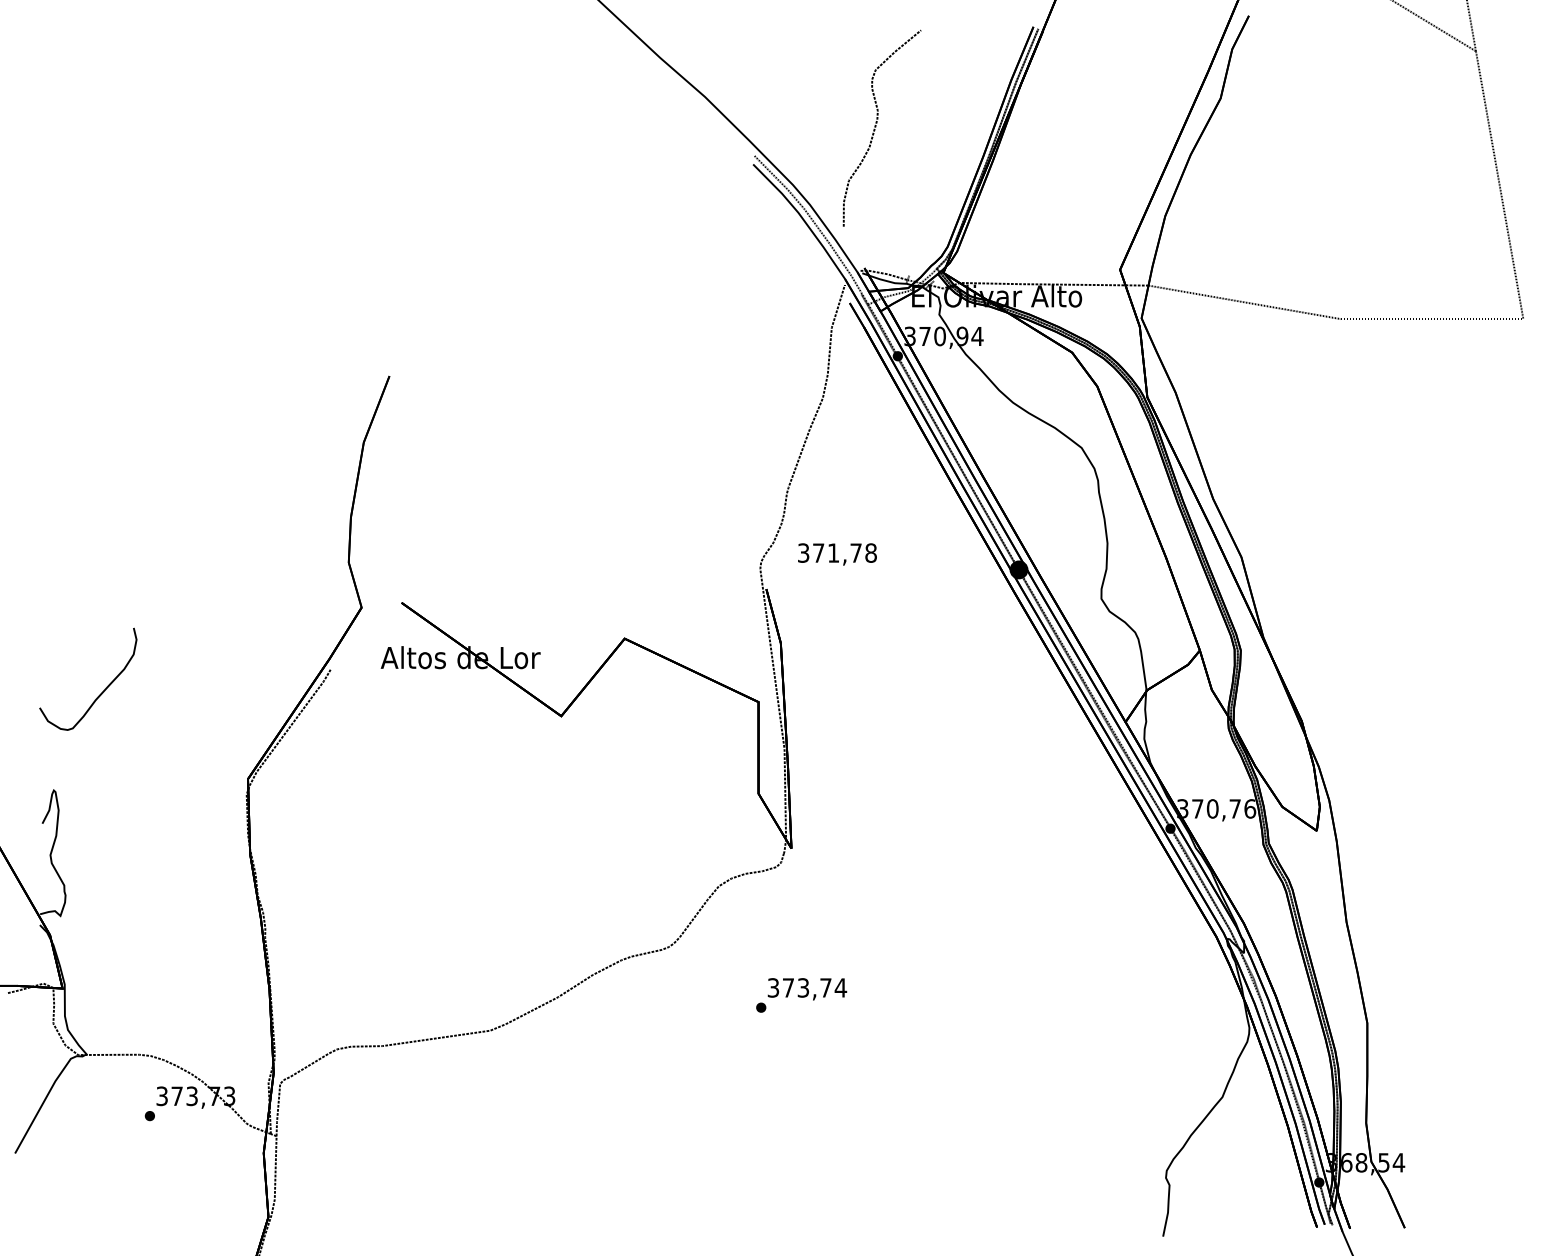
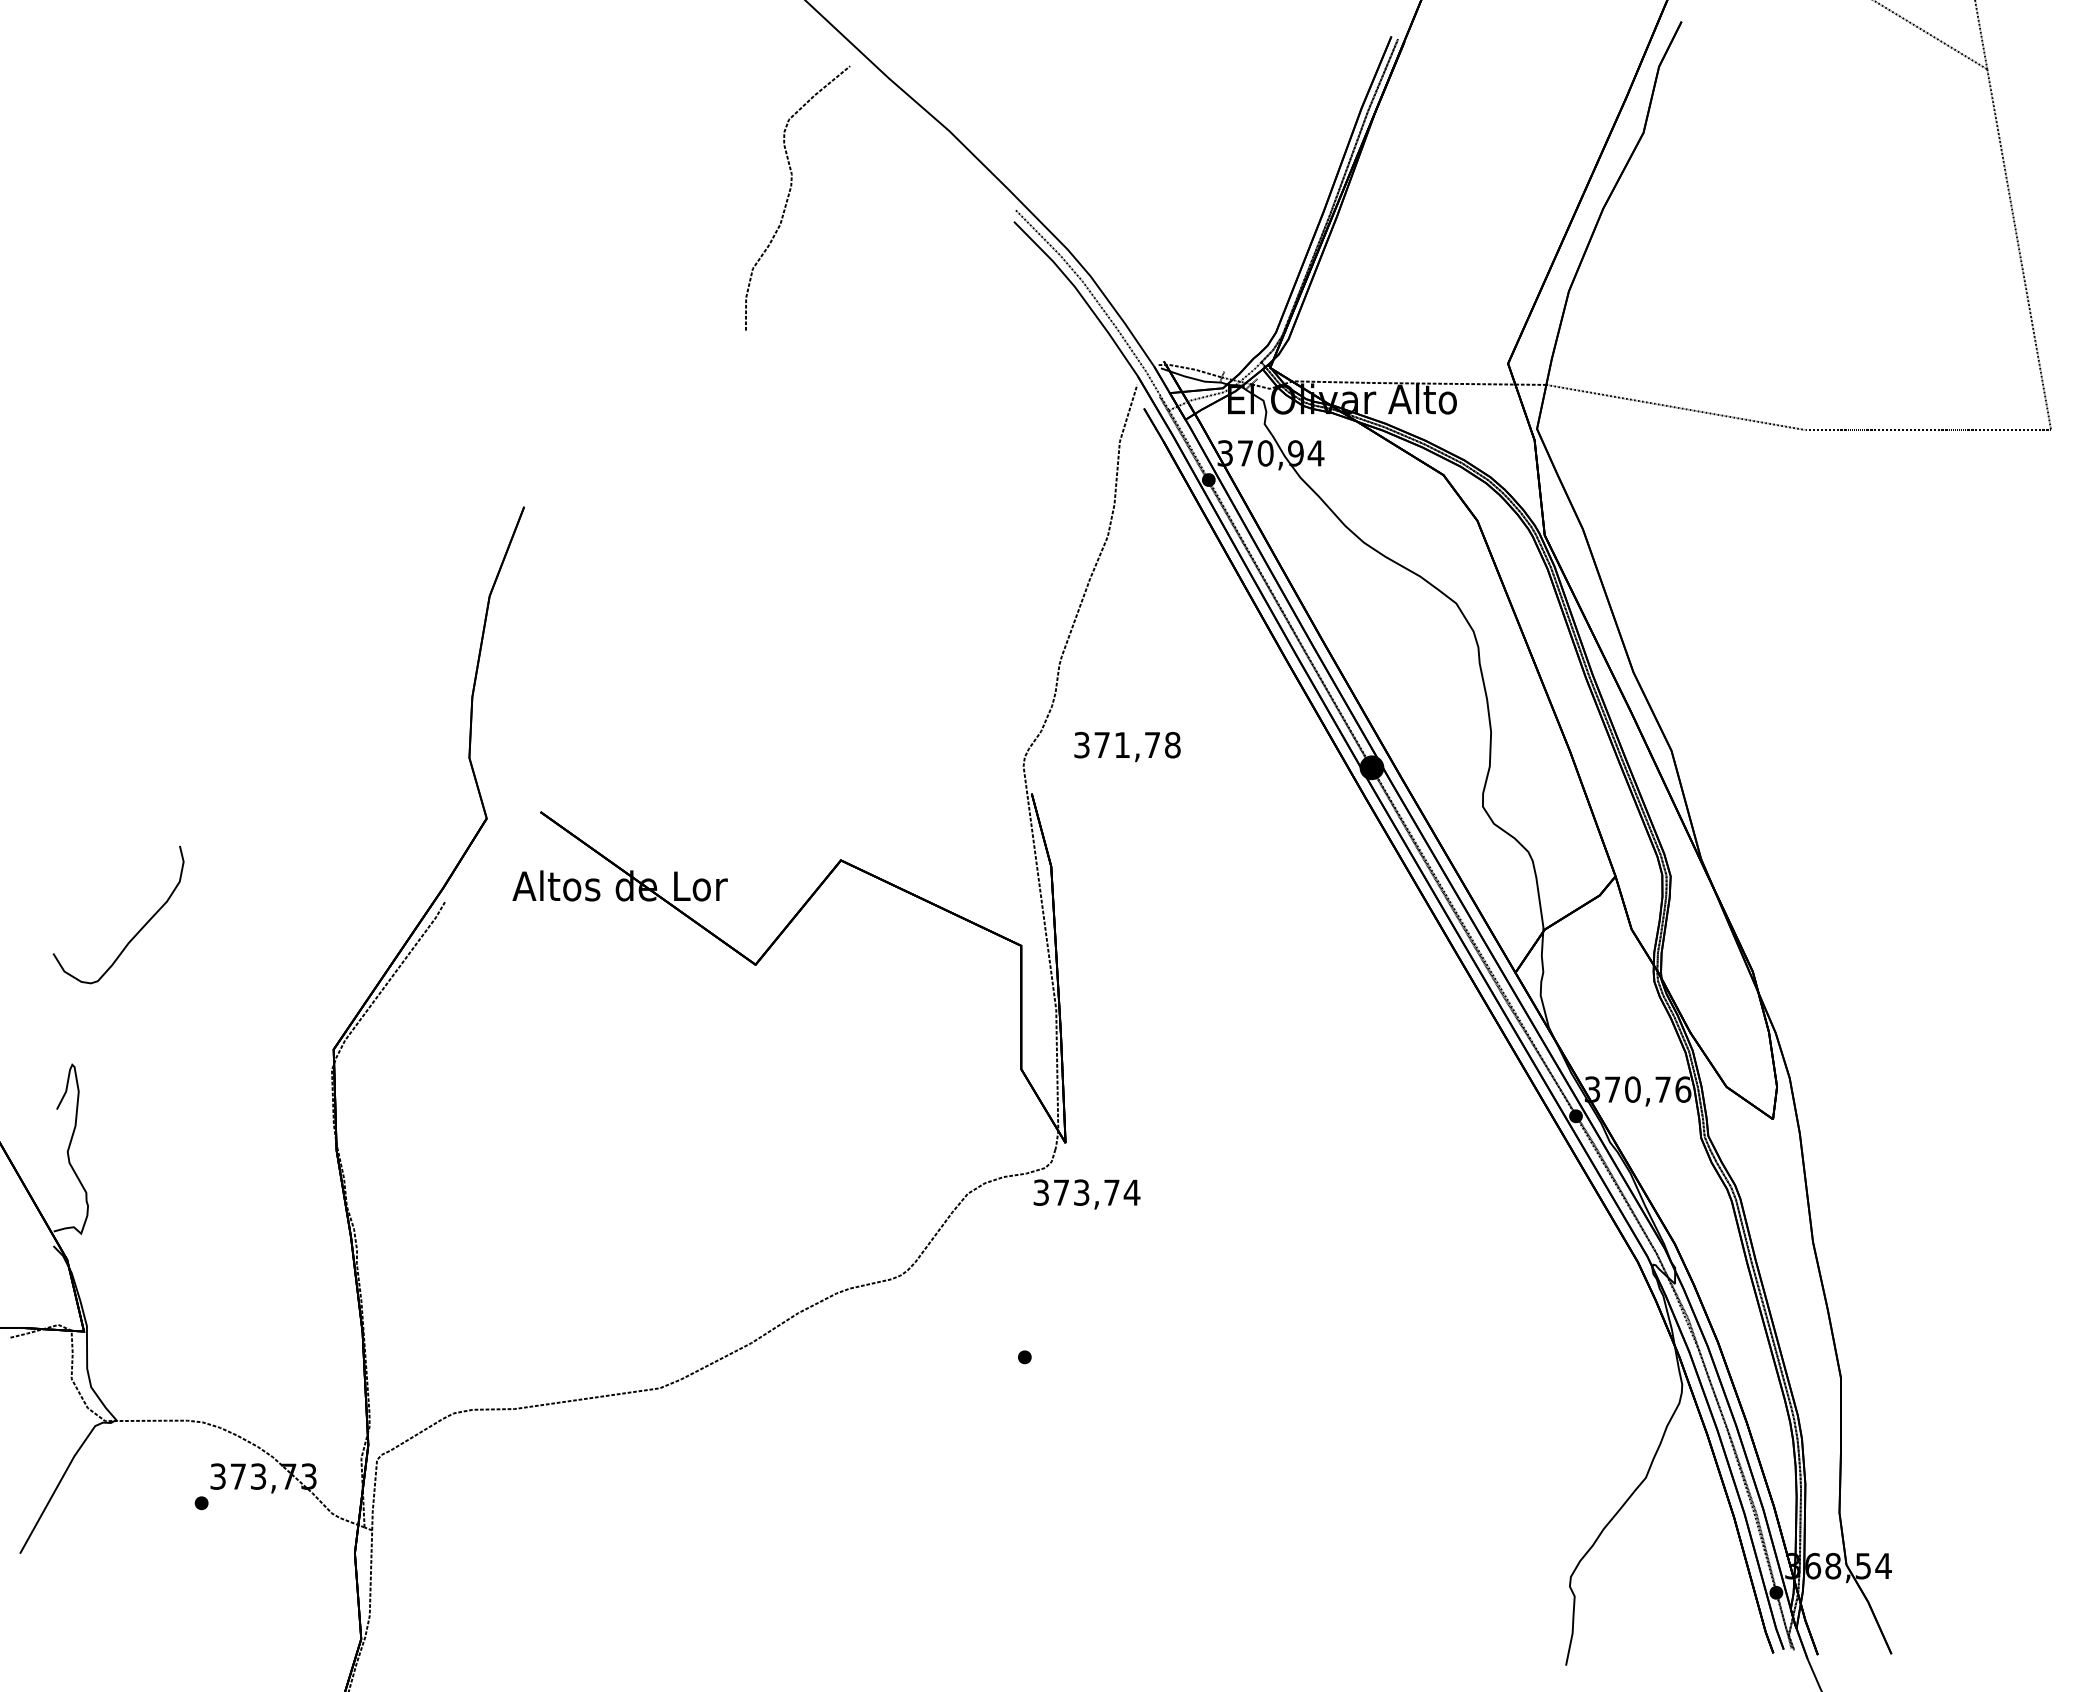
curve: (876, 127) -> (789, 196), moved
text: (807, 989) -> (1086, 1194), moved

